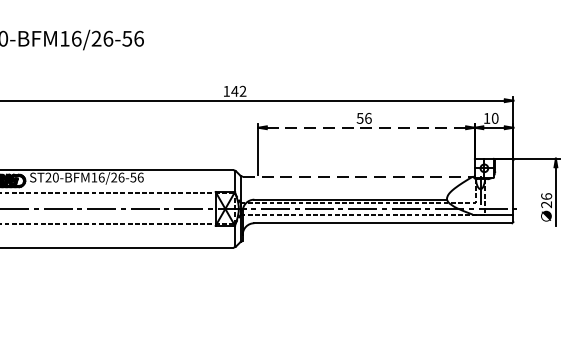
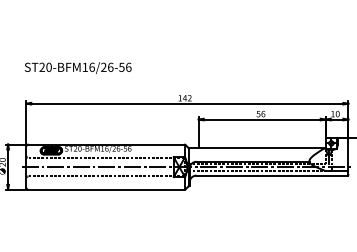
line: (365, 127) -> (261, 119), dashed -> solid
line: (358, 177) -> (257, 148), dashed -> solid

